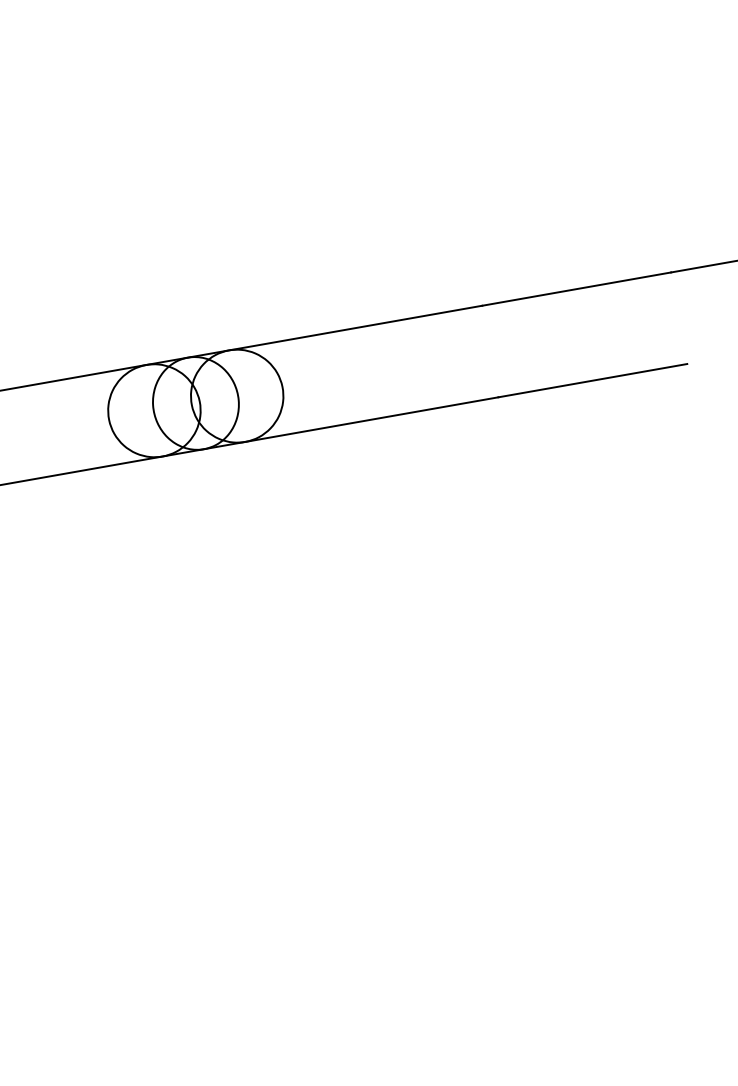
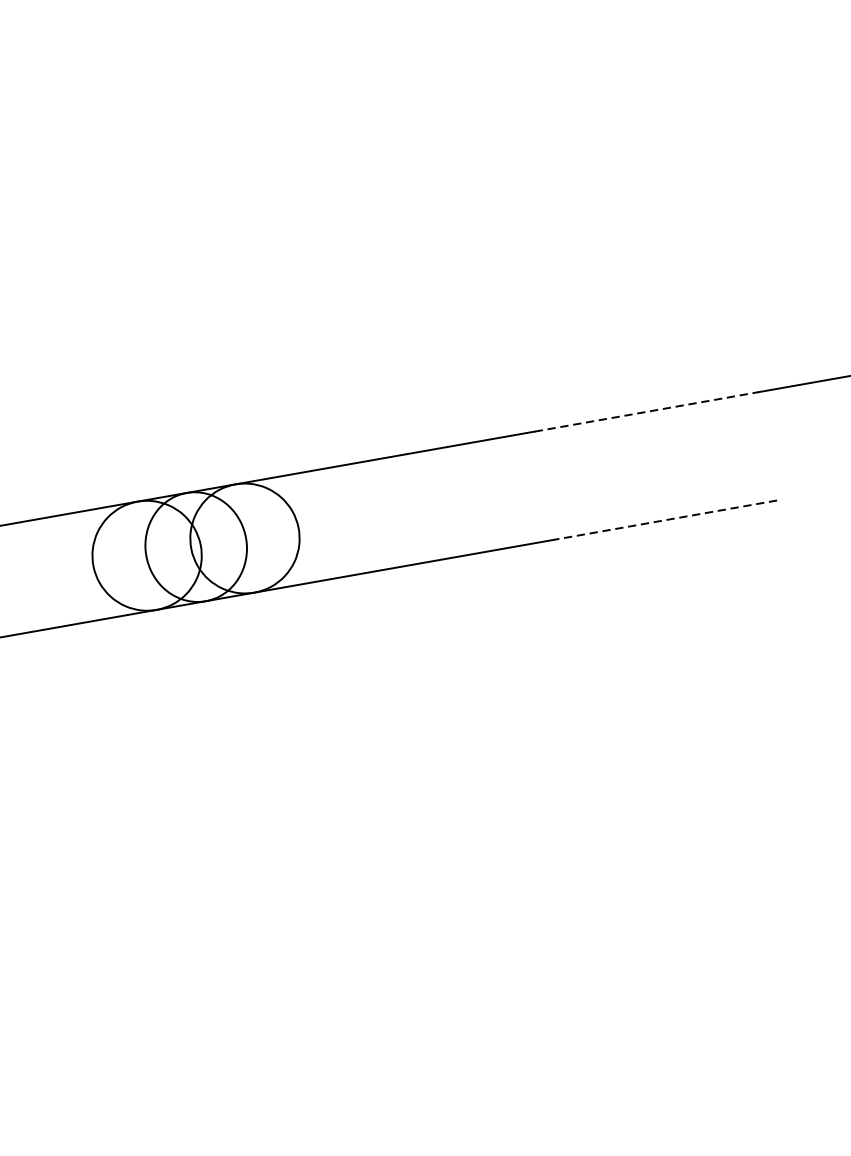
line: (576, 289) -> (646, 412), solid -> dashed
line: (592, 380) -> (665, 519), solid -> dashed

